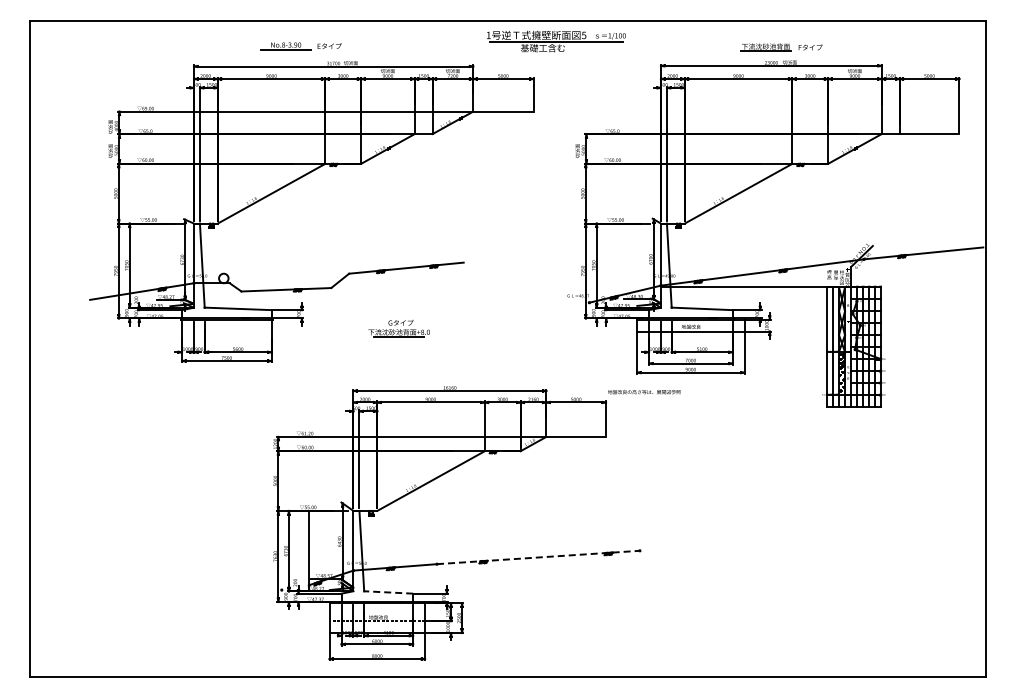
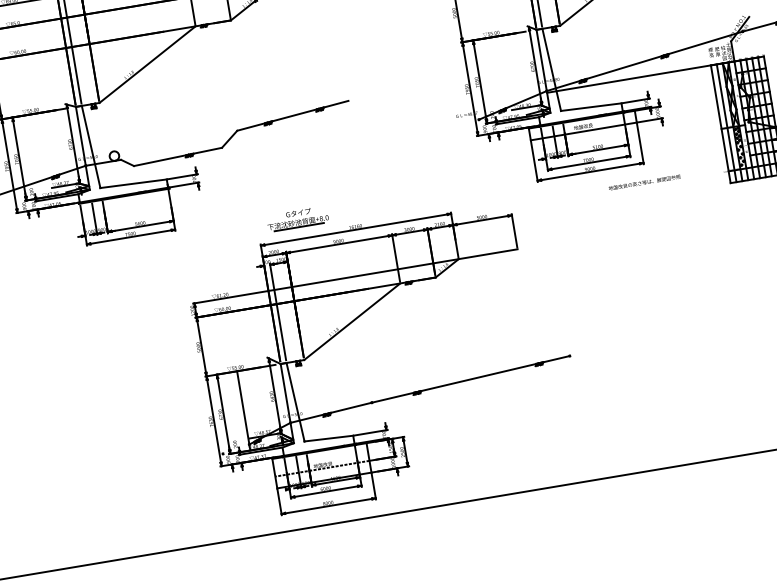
part: (398, 328) -> (296, 218), moved
text: (644, 392) -> (644, 182), moved
line: (538, 557) -> (470, 379), dashed -> solid
line: (388, 592) -> (328, 438), dashed -> solid

